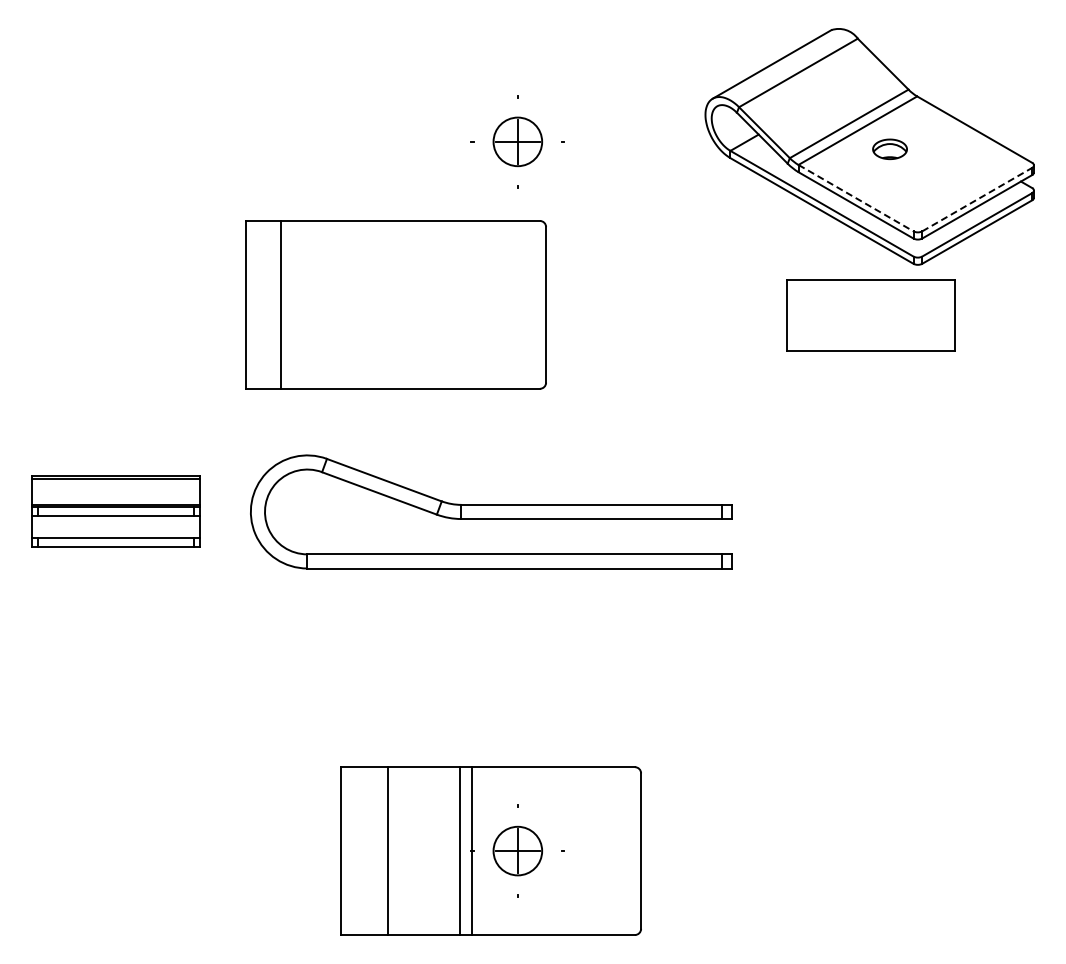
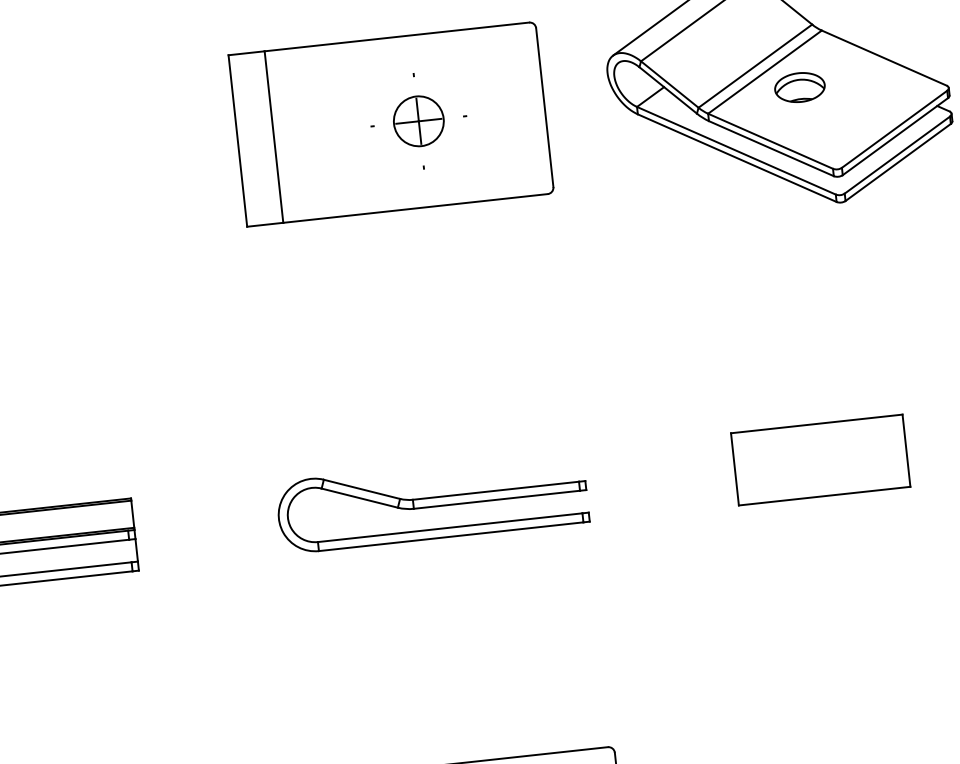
part: (889, 149) -> (799, 87), size x1.43
line: (856, 198) -> (771, 141), dashed -> solid
line: (977, 199) -> (894, 129), dashed -> solid
part: (395, 304) -> (390, 123), moved
part: (870, 315) -> (820, 459), moved
part: (490, 511) -> (431, 501), size x0.62

